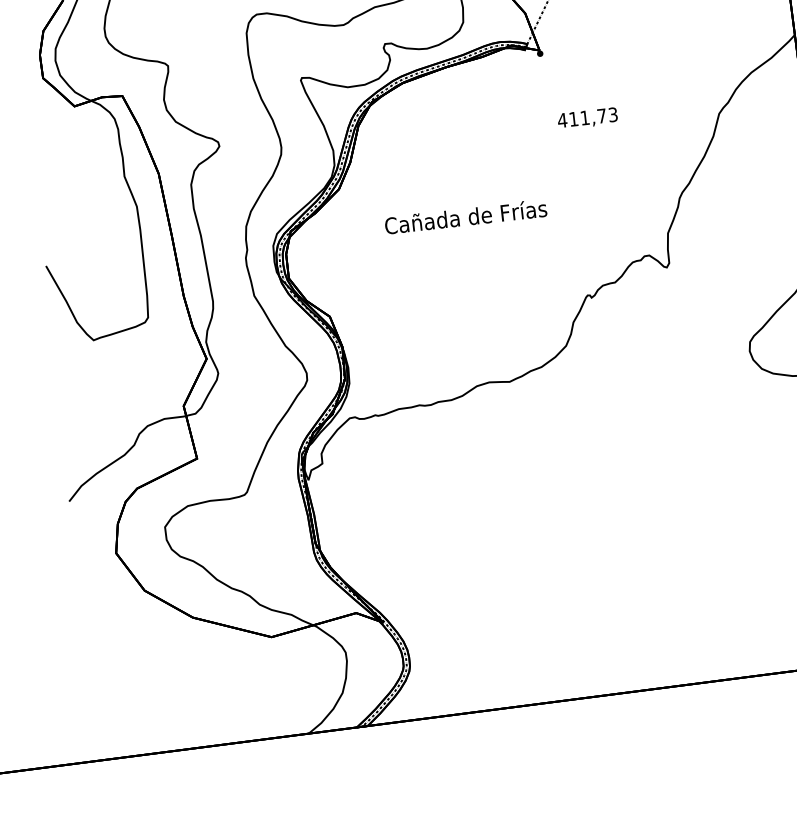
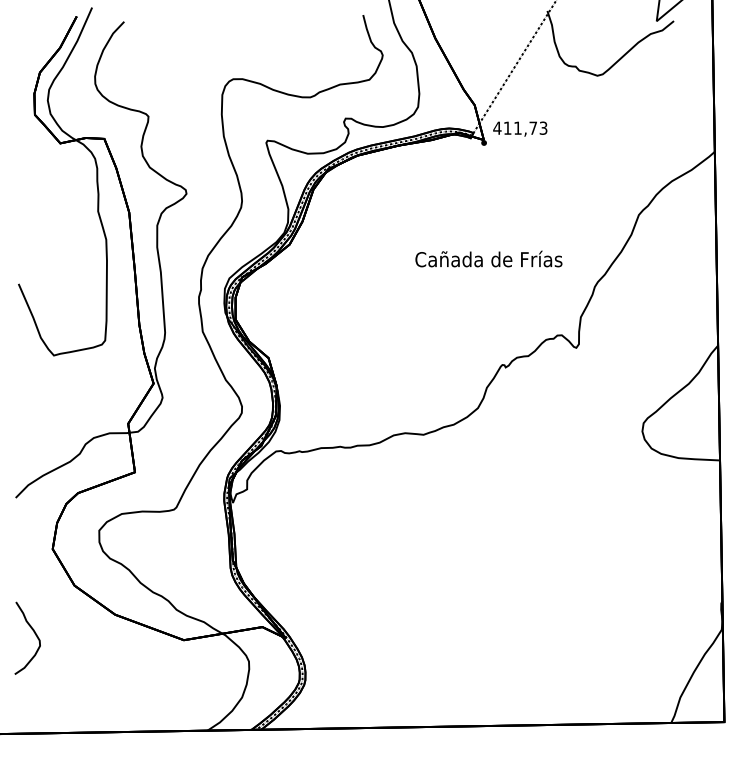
text: (587, 117) -> (520, 128), moved
text: (465, 216) -> (488, 258), moved
curve: (105, 647) -> (33, 632), added

